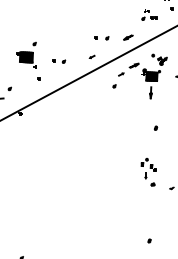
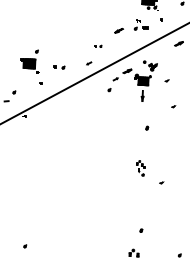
part: (127, 37) -> (118, 30), moved
part: (101, 38) -> (97, 46), size x0.6
part: (148, 172) -> (140, 168), size x0.6

